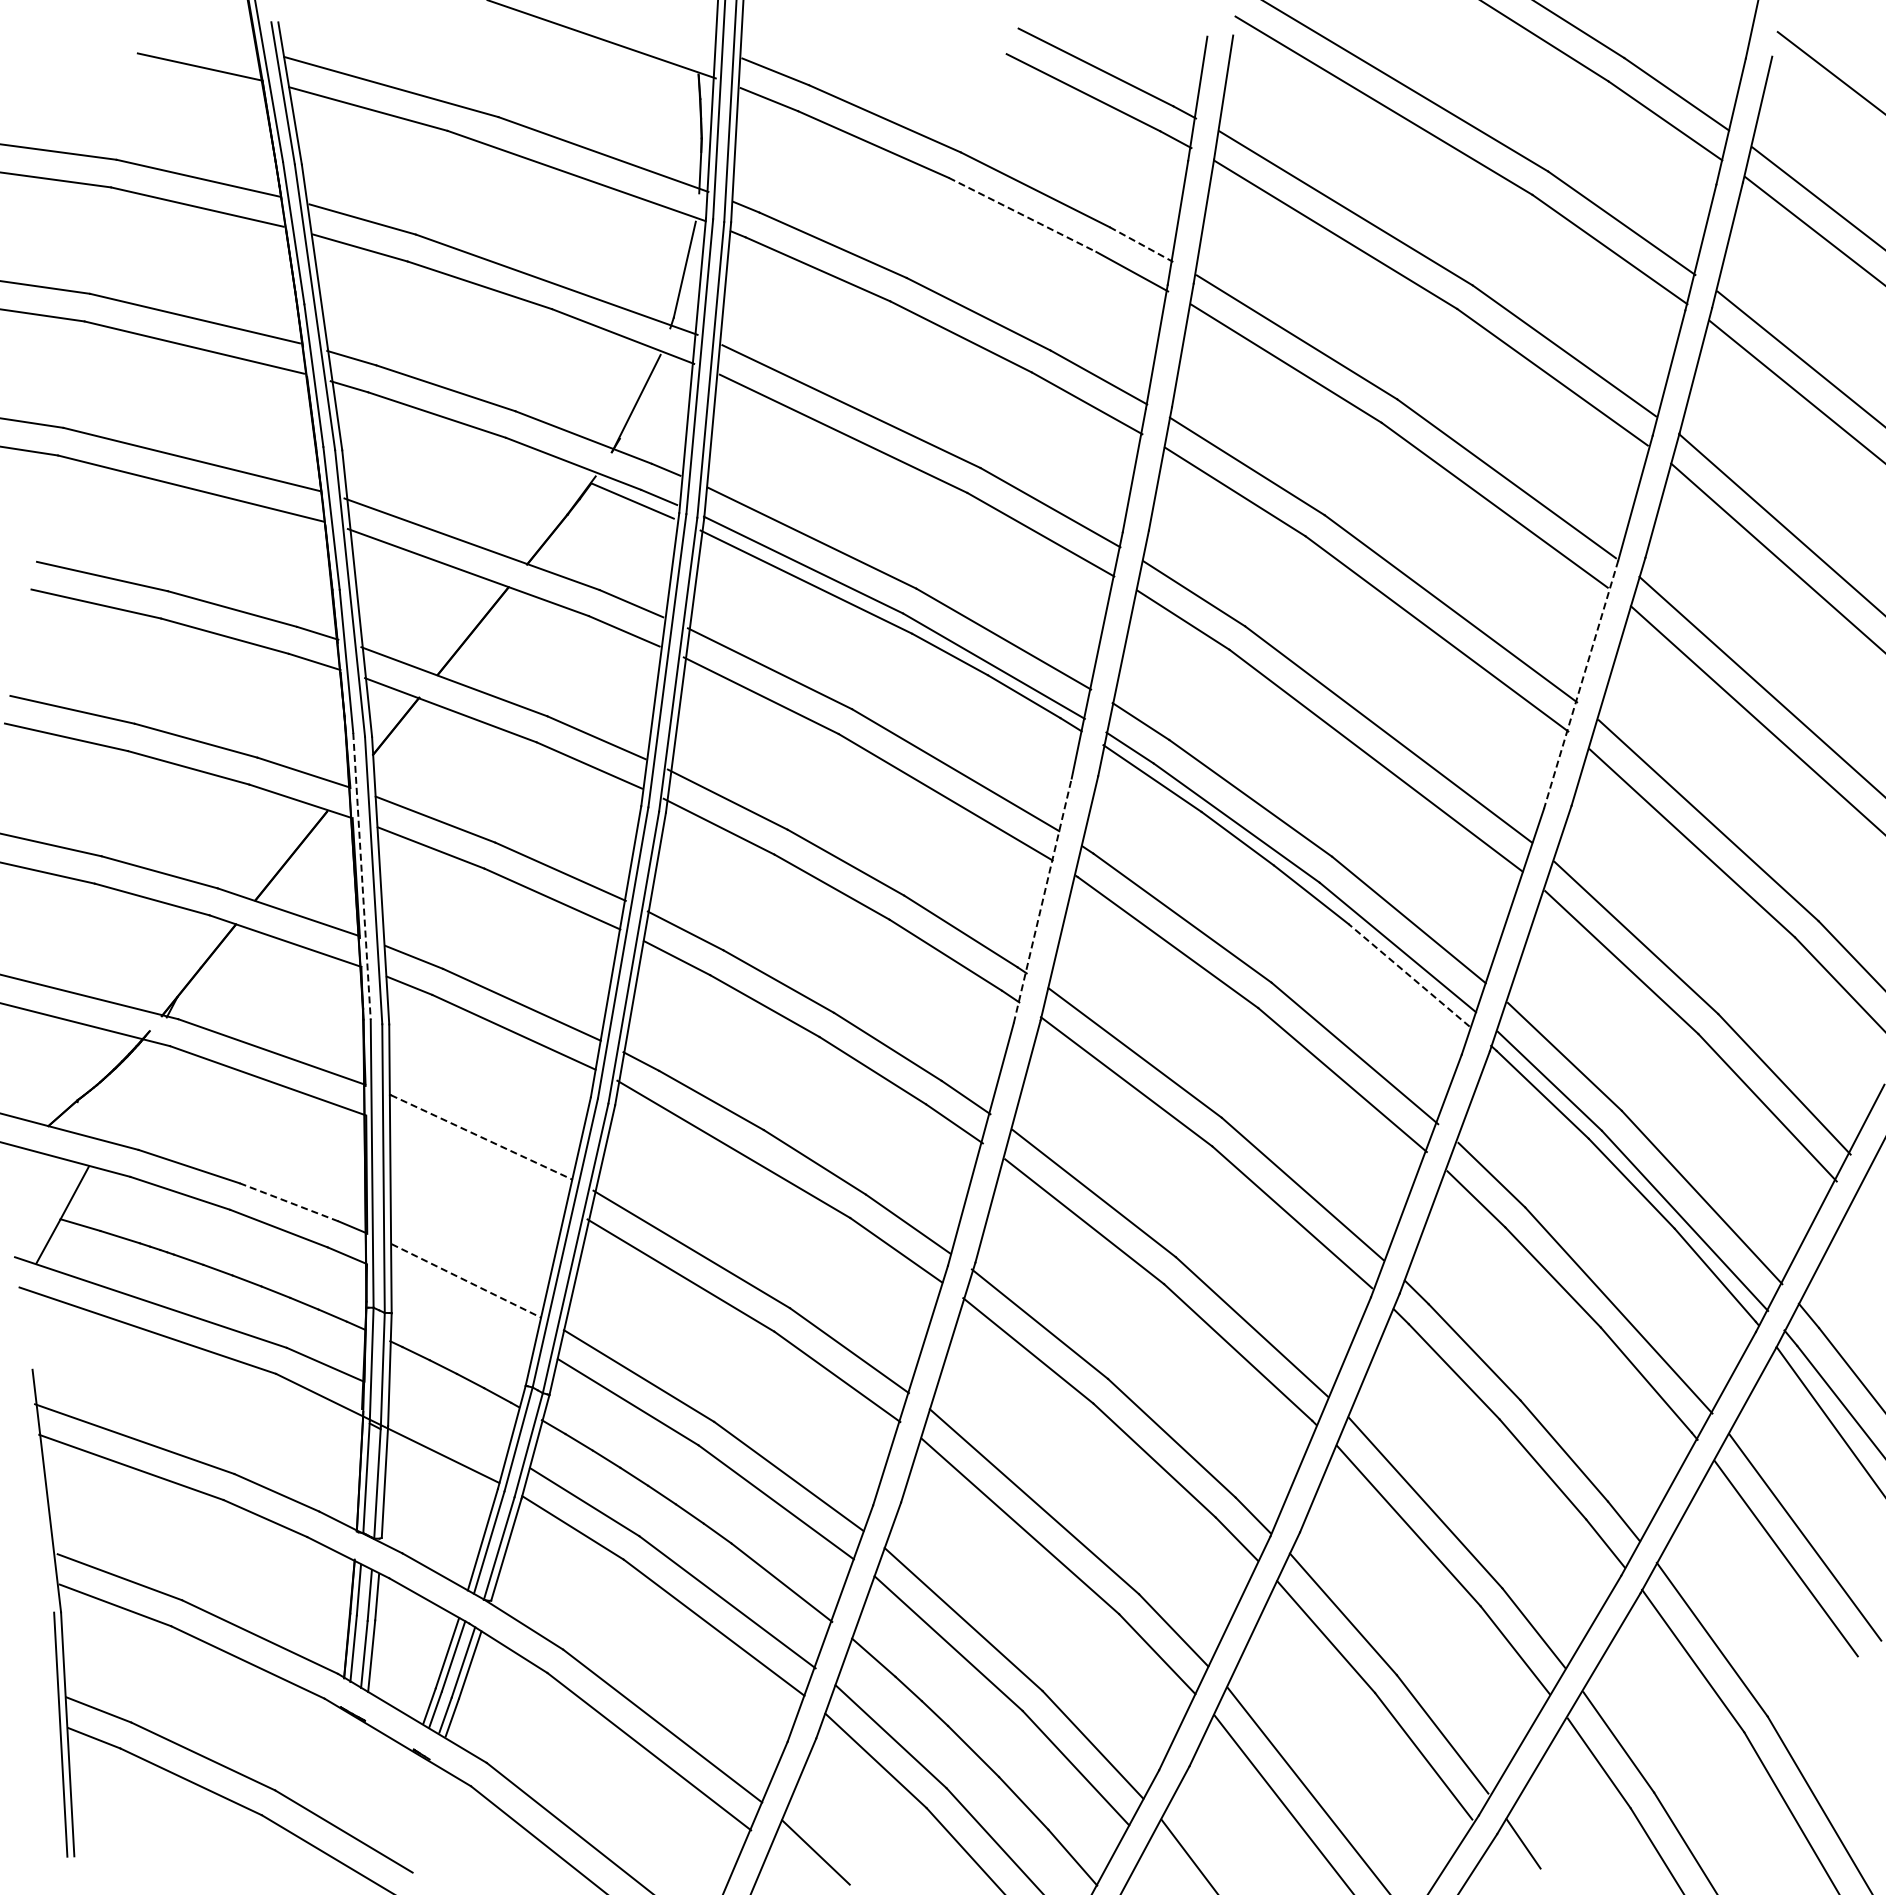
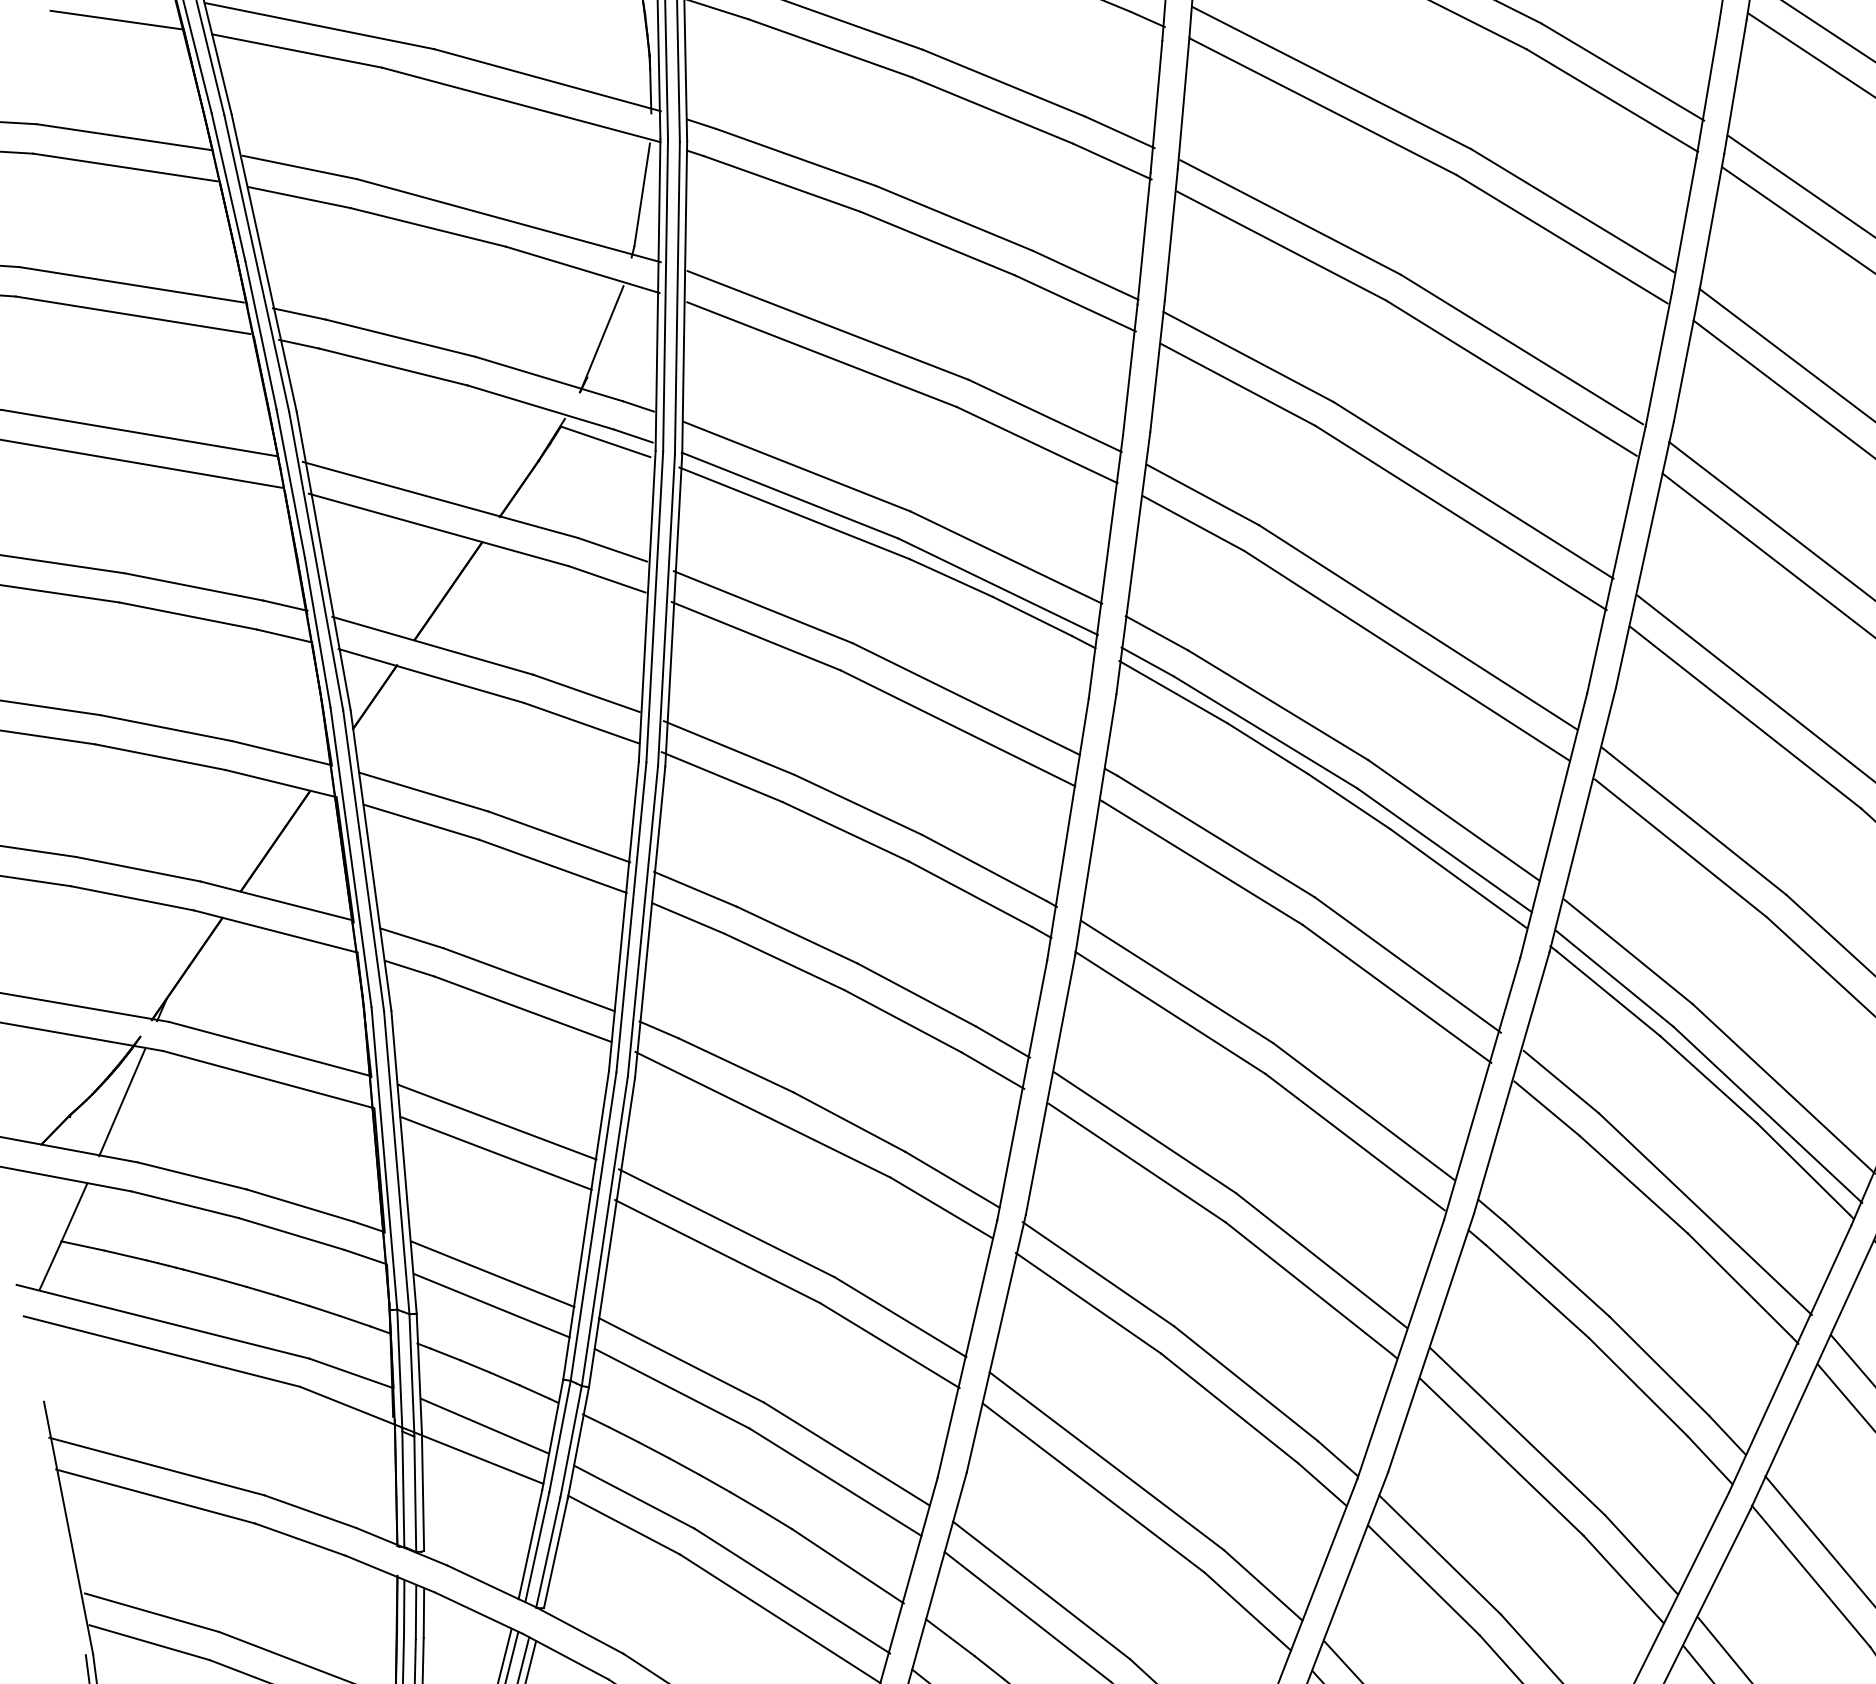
line: (1022, 214) -> (992, 110), dashed -> solid
line: (1141, 244) -> (1119, 132), dashed -> solid
line: (1581, 684) -> (1616, 559), dashed -> solid
line: (362, 876) -> (351, 857), dashed -> solid
line: (1042, 900) -> (1067, 829), dashed -> solid
line: (1408, 974) -> (1457, 877), dashed -> solid
line: (127, 1092) -> (121, 1103), added
line: (482, 1137) -> (498, 1122), dashed -> solid
line: (478, 1166) -> (496, 1153), added
line: (289, 1202) -> (300, 1205), dashed -> solid
line: (467, 1281) -> (493, 1274), dashed -> solid
line: (463, 1310) -> (491, 1305), added
line: (448, 1423) -> (485, 1425), added

